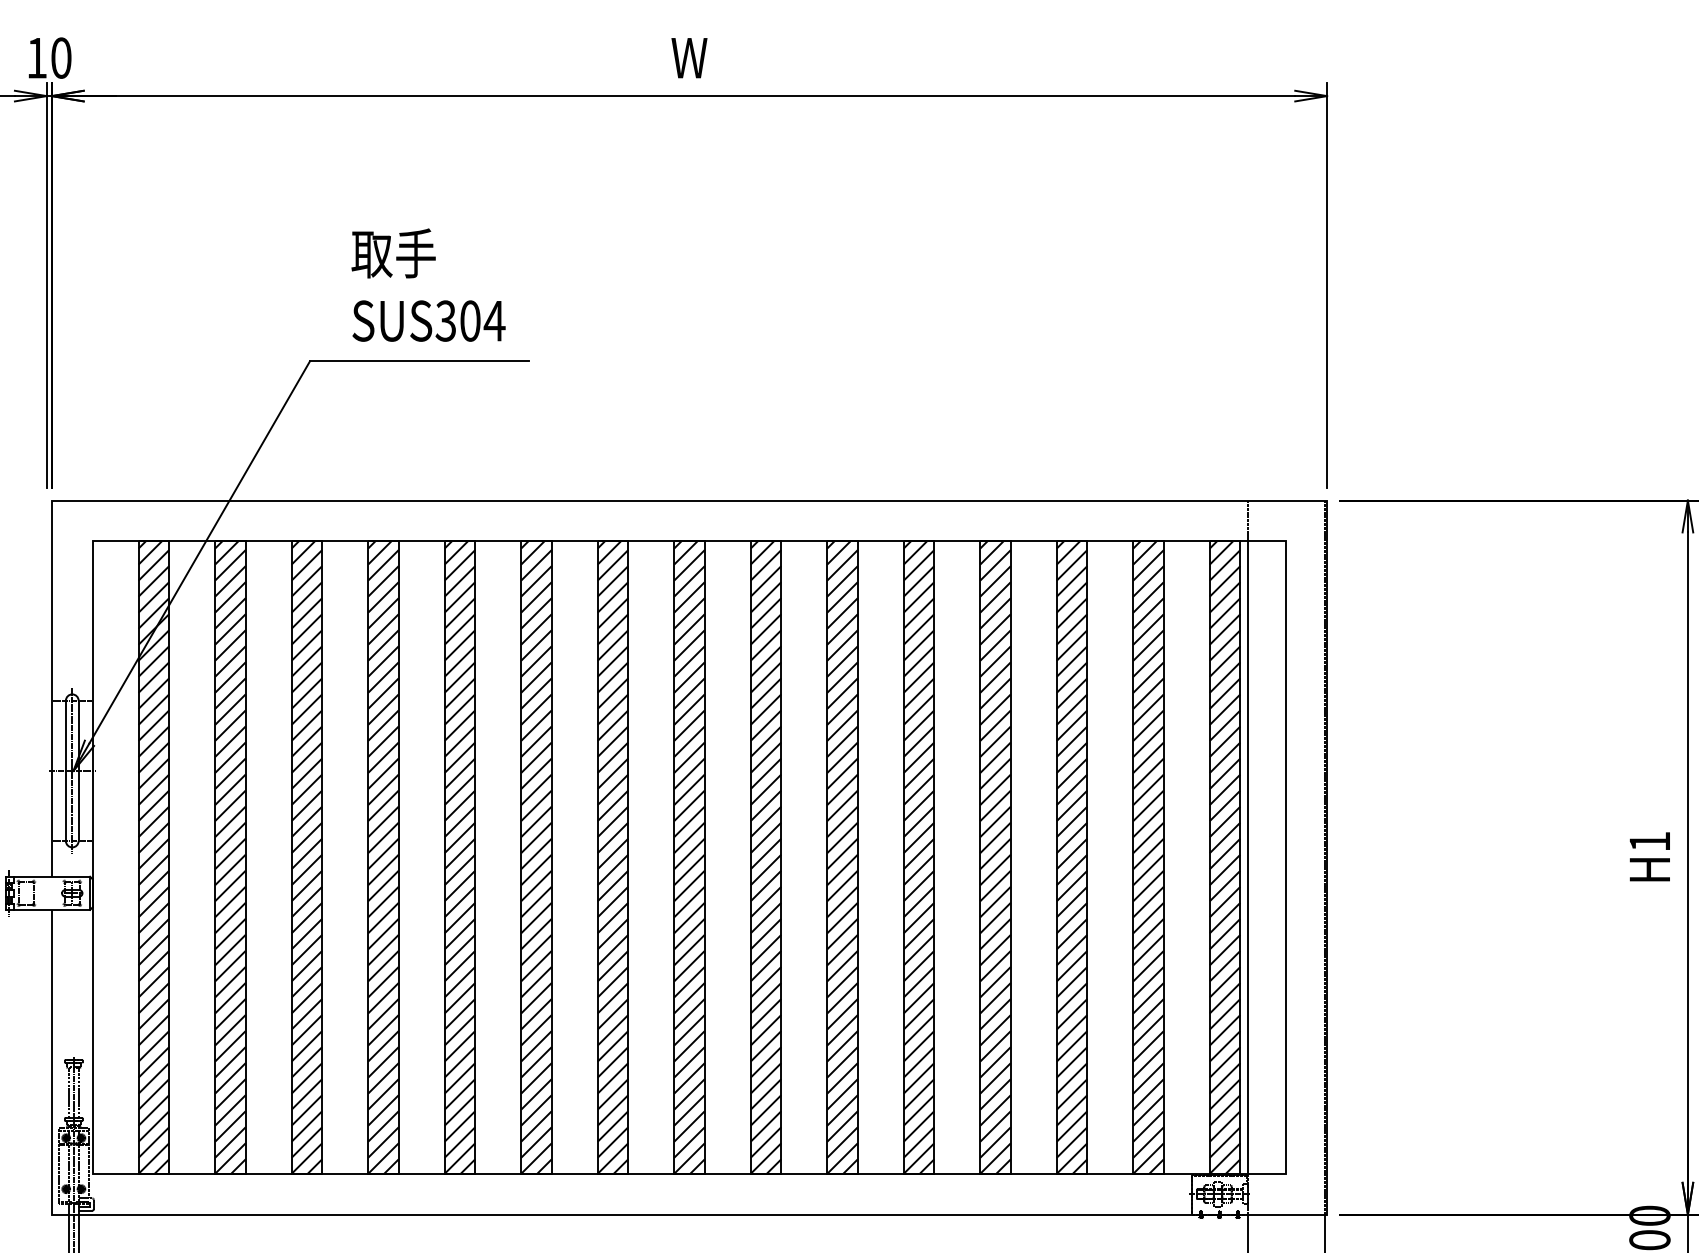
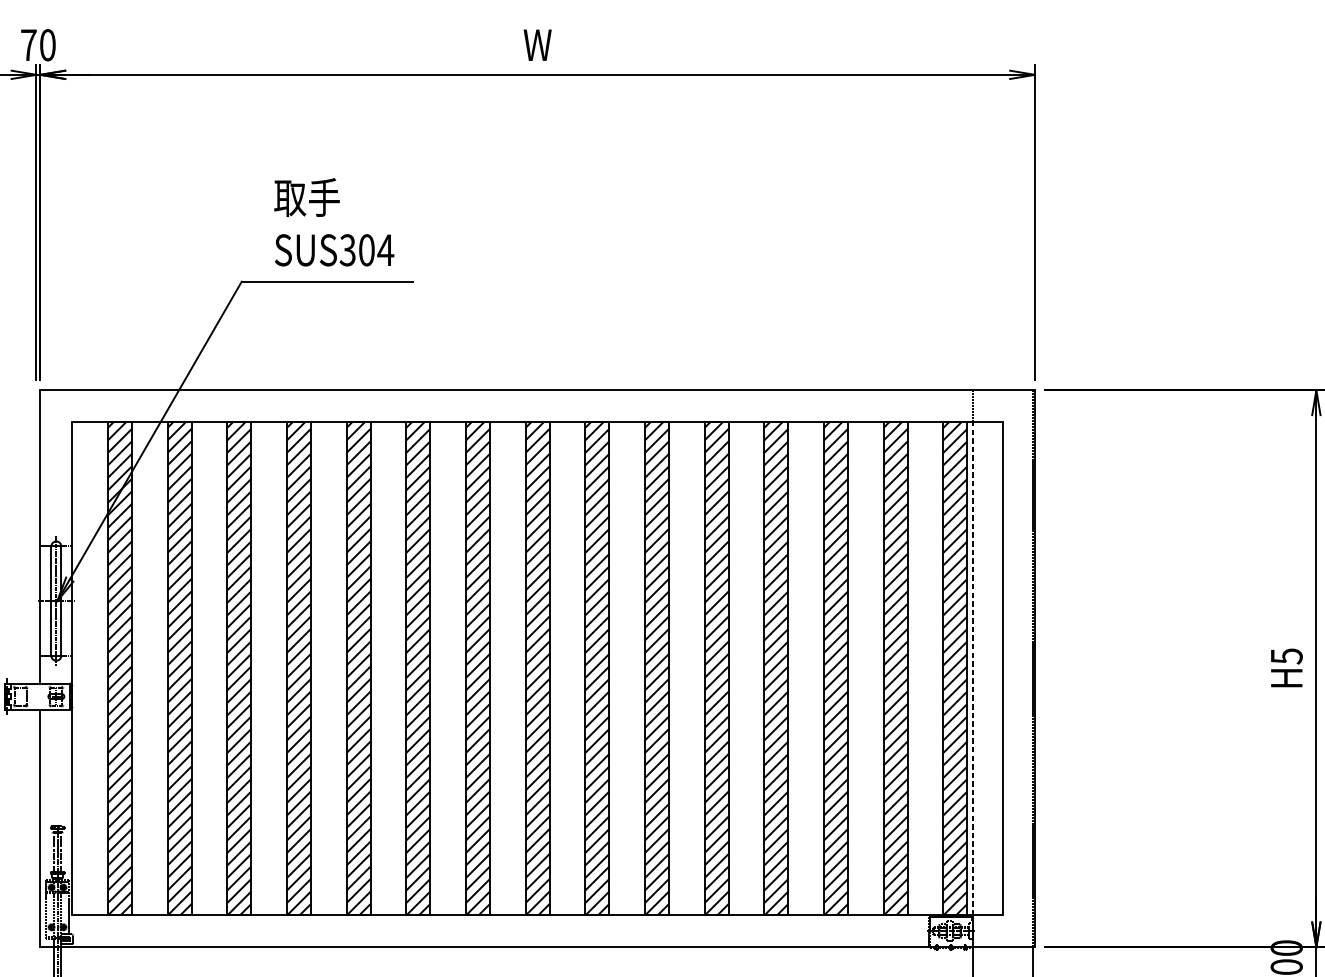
text: (37, 58) -> (29, 45), 10 -> 70
text: (1649, 841) -> (1286, 656), H1 -> H5
line: (1248, 857) -> (973, 668), solid -> dashed

